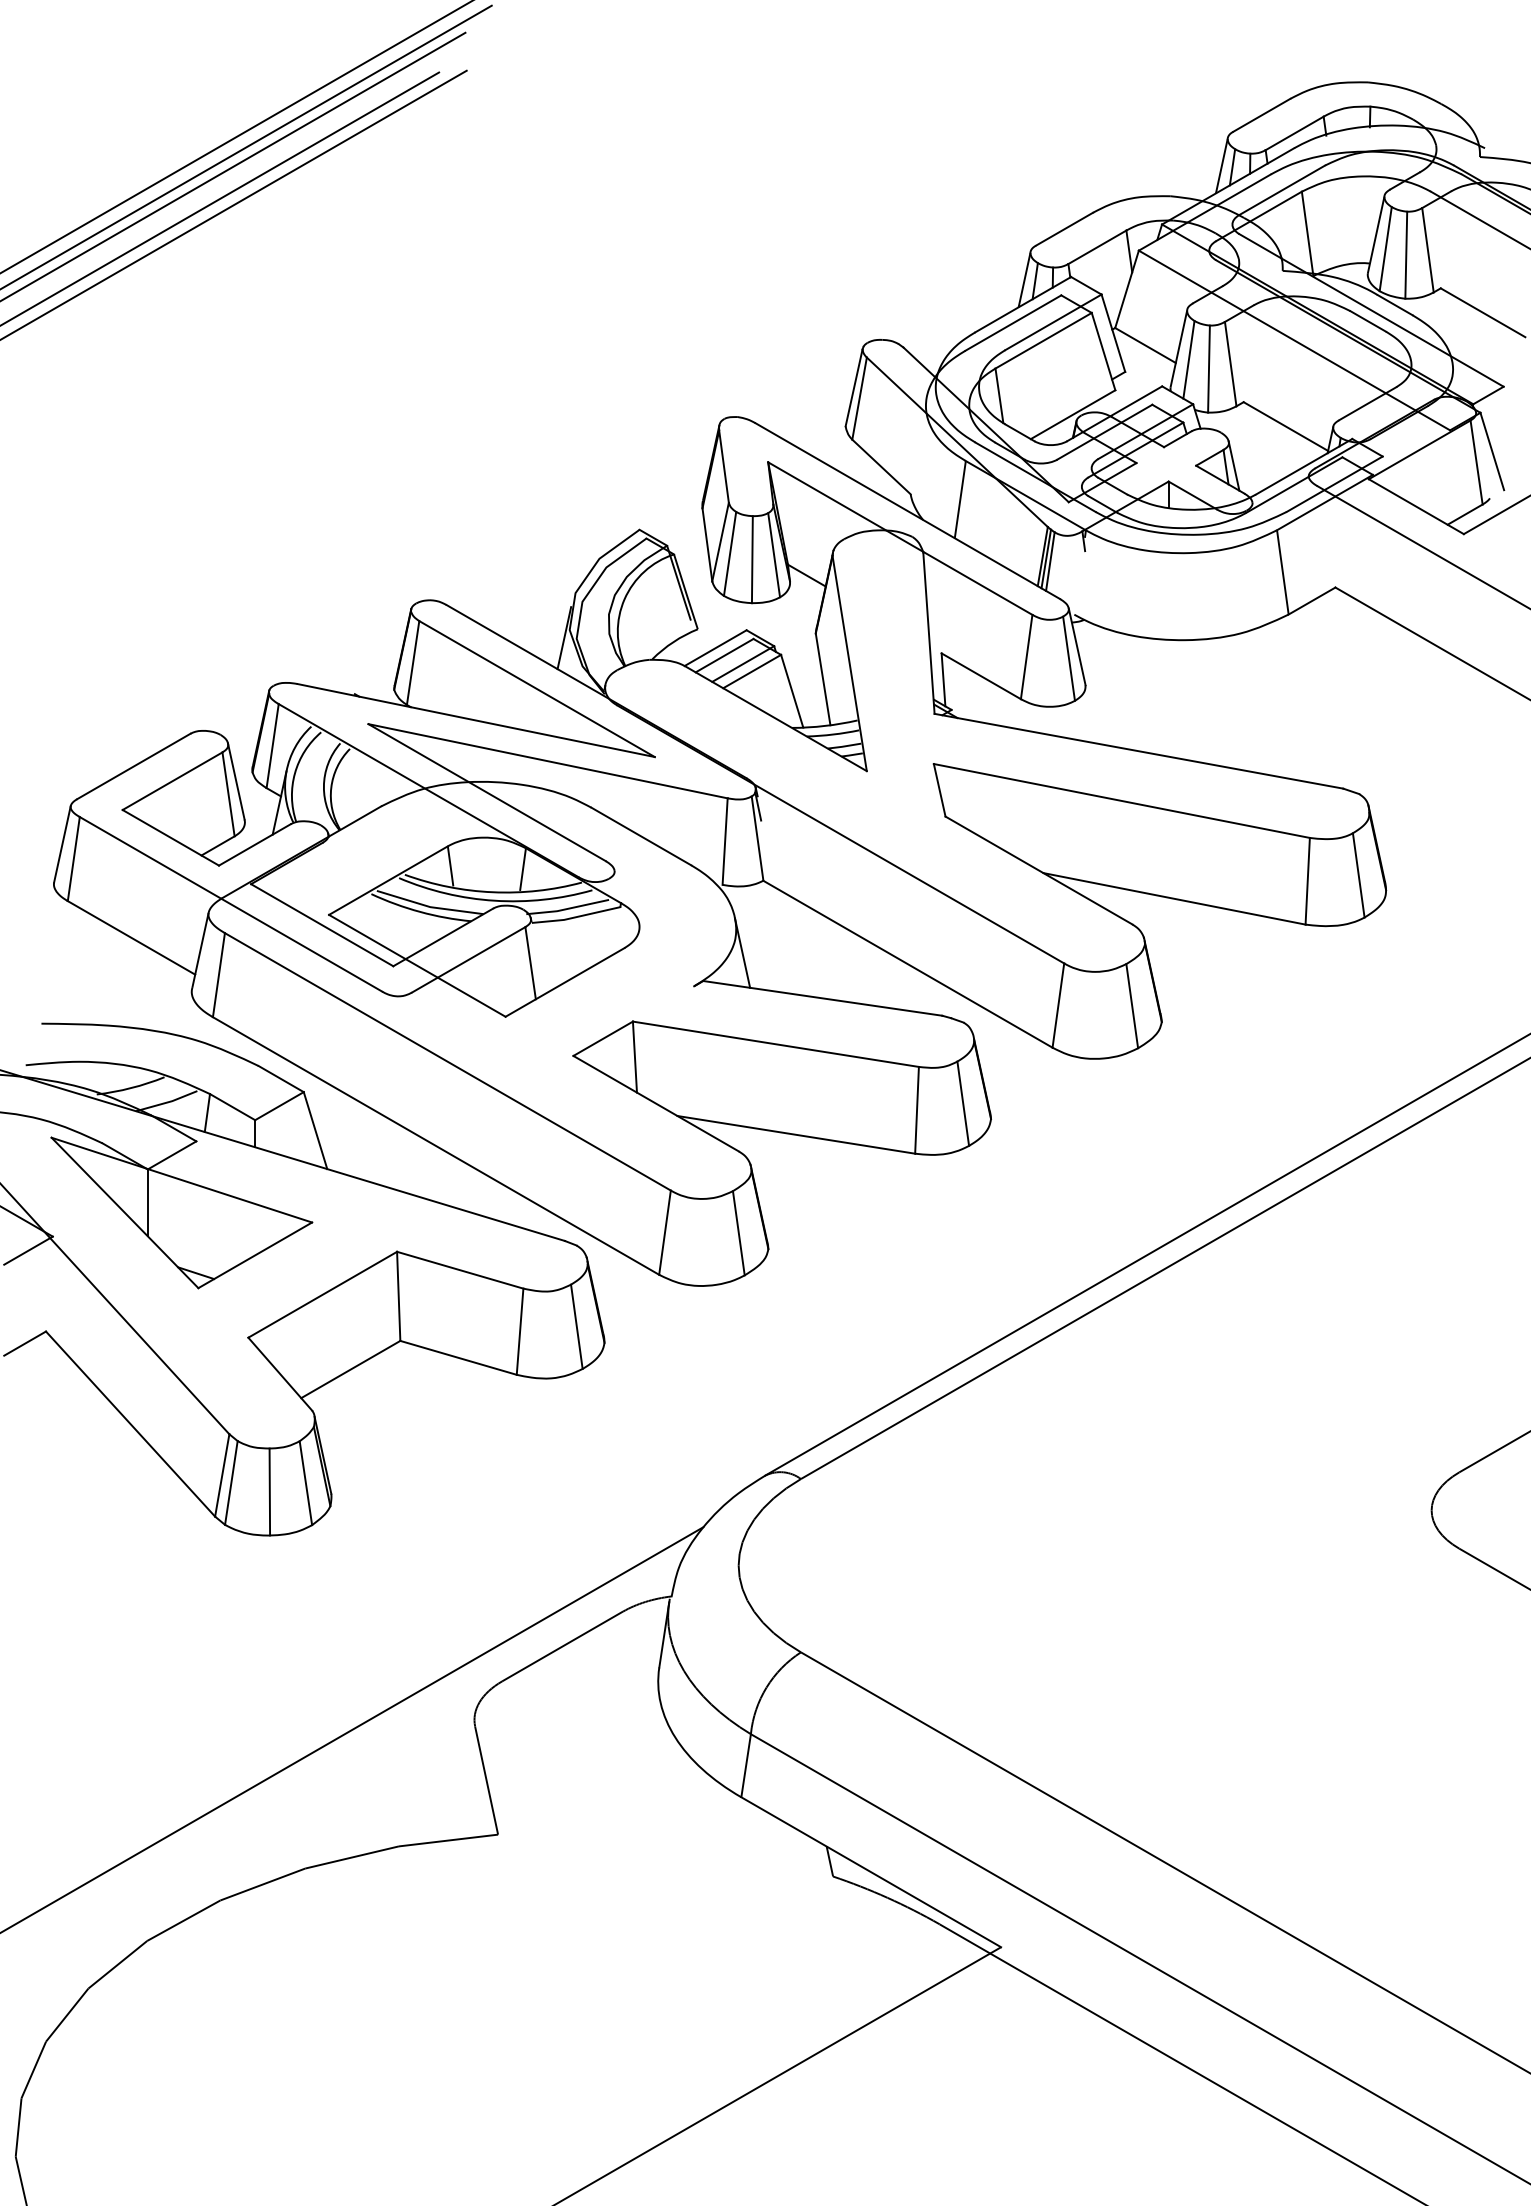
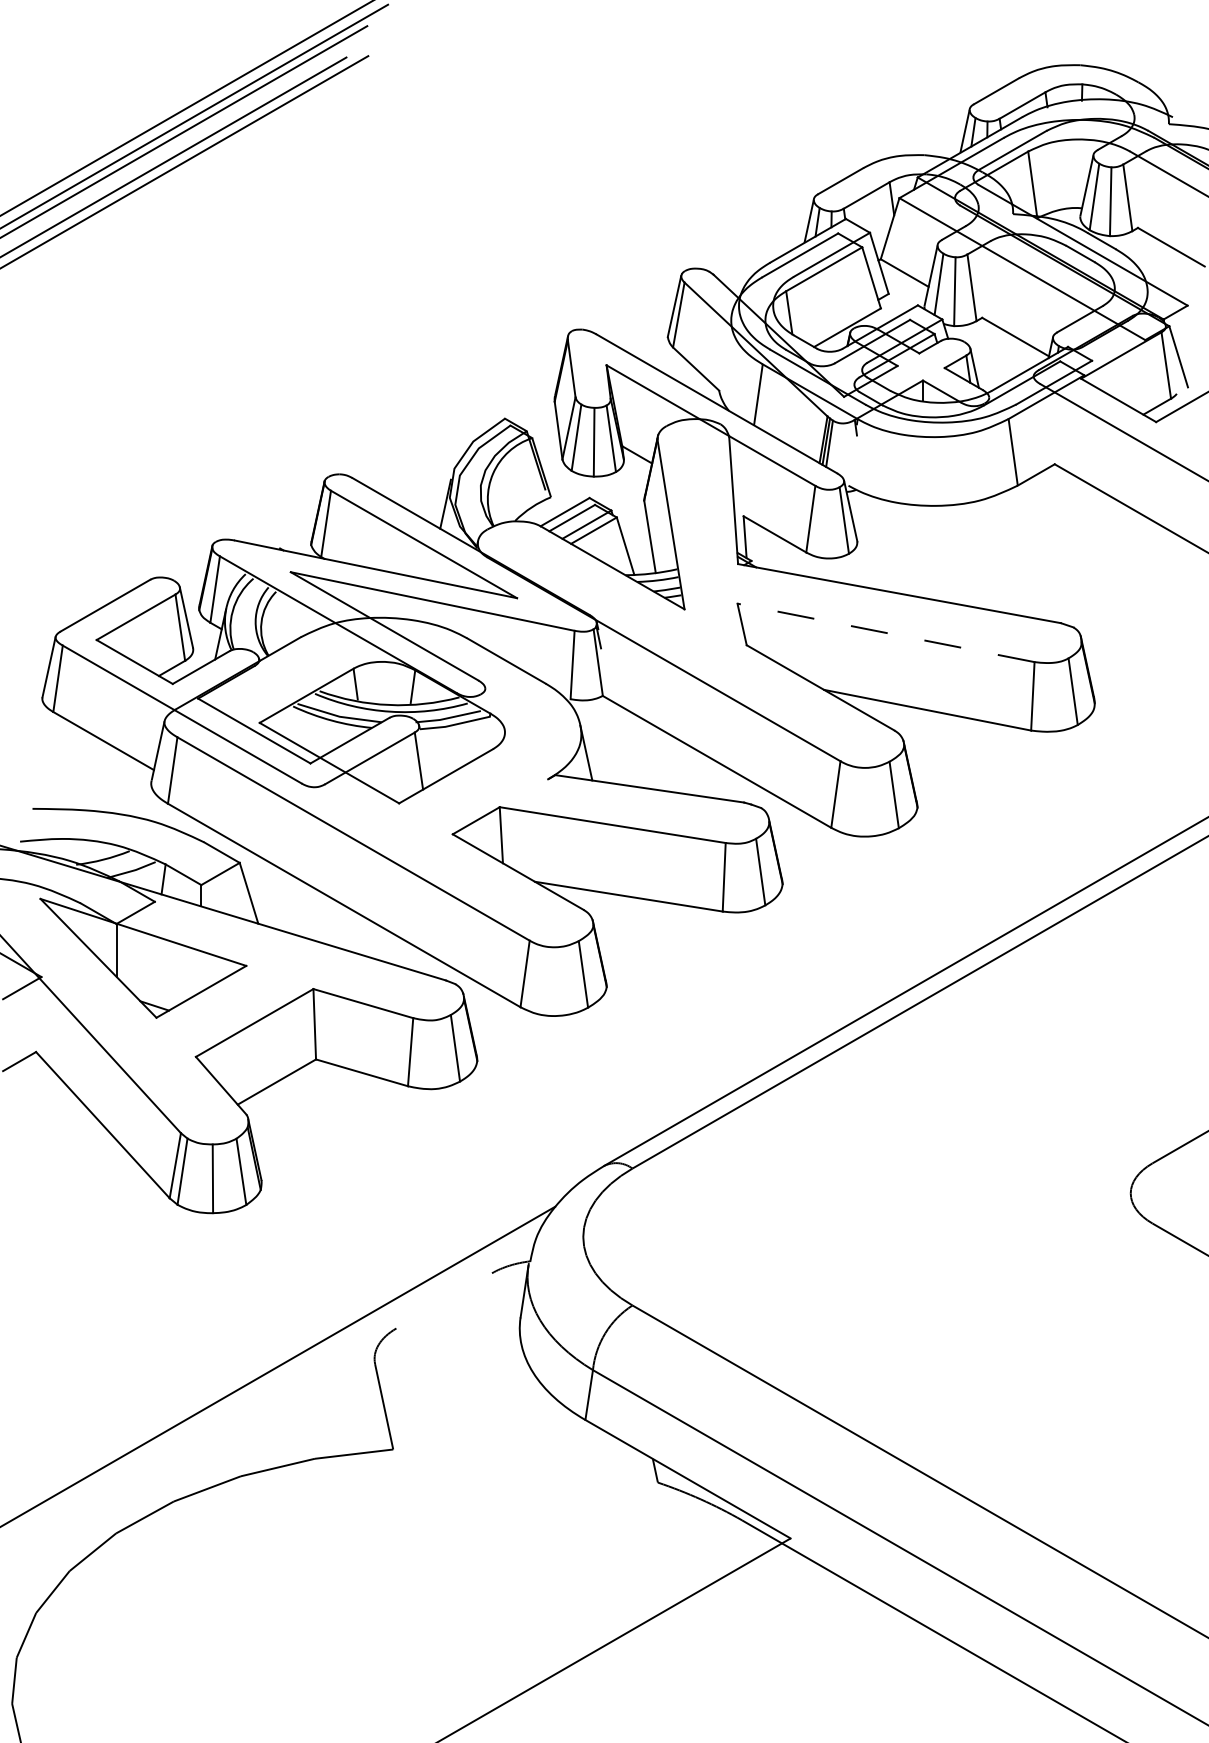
line: (1121, 800) -> (885, 632), solid -> dashed
line: (562, 1646) -> (444, 1300), removed

